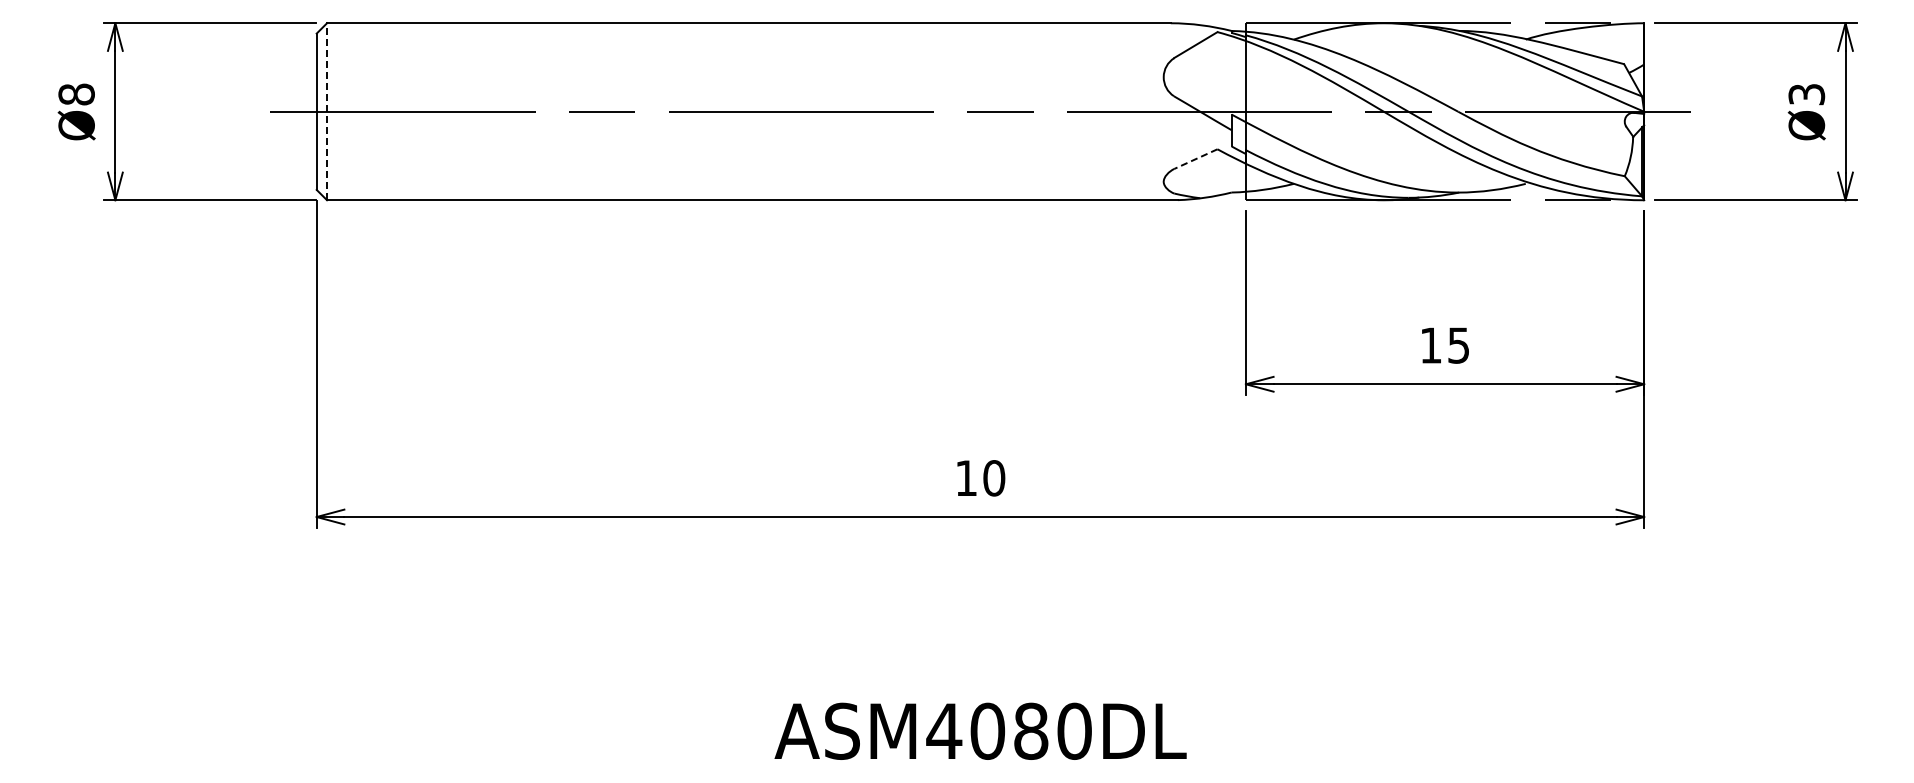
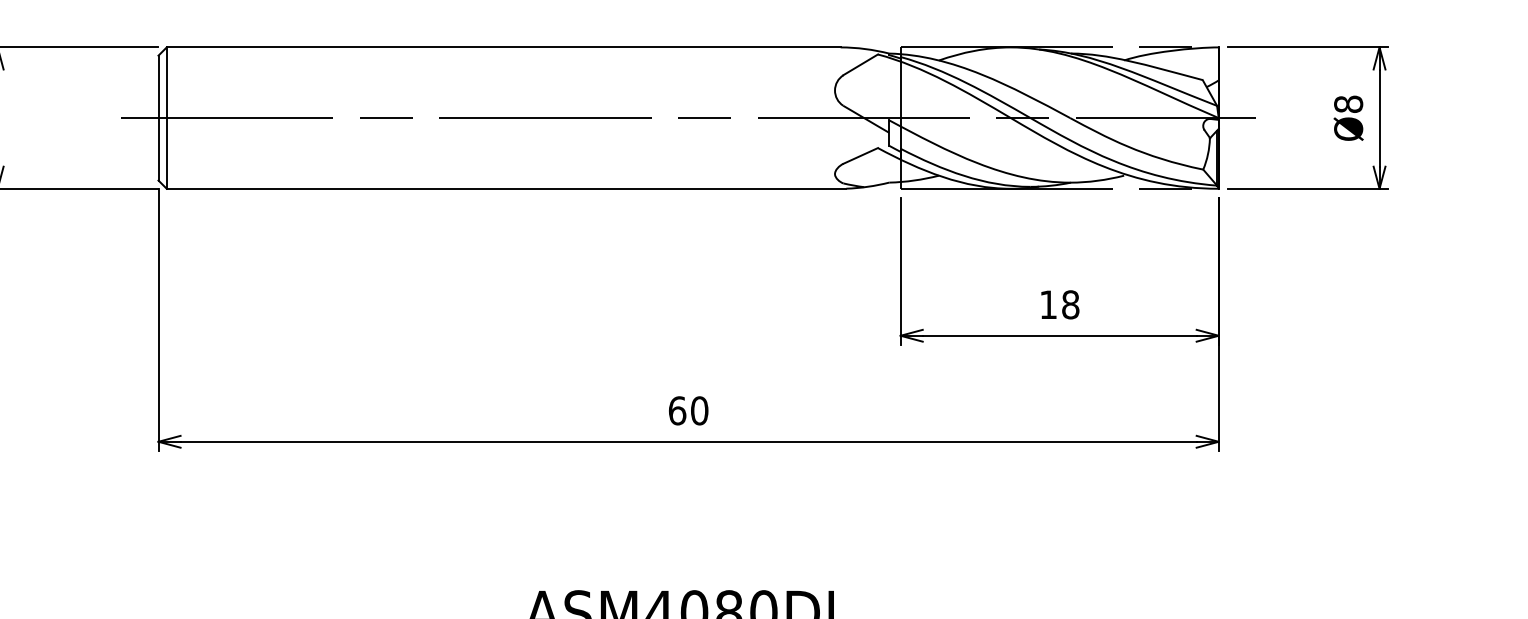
text: (1806, 94) -> (1348, 104), Ø3 -> Ø8
line: (327, 111) -> (167, 117), dashed -> solid
line: (1195, 159) -> (860, 156), dashed -> solid
text: (1458, 345) -> (1070, 304), 15 -> 18
text: (966, 478) -> (677, 411), 10 -> 60

